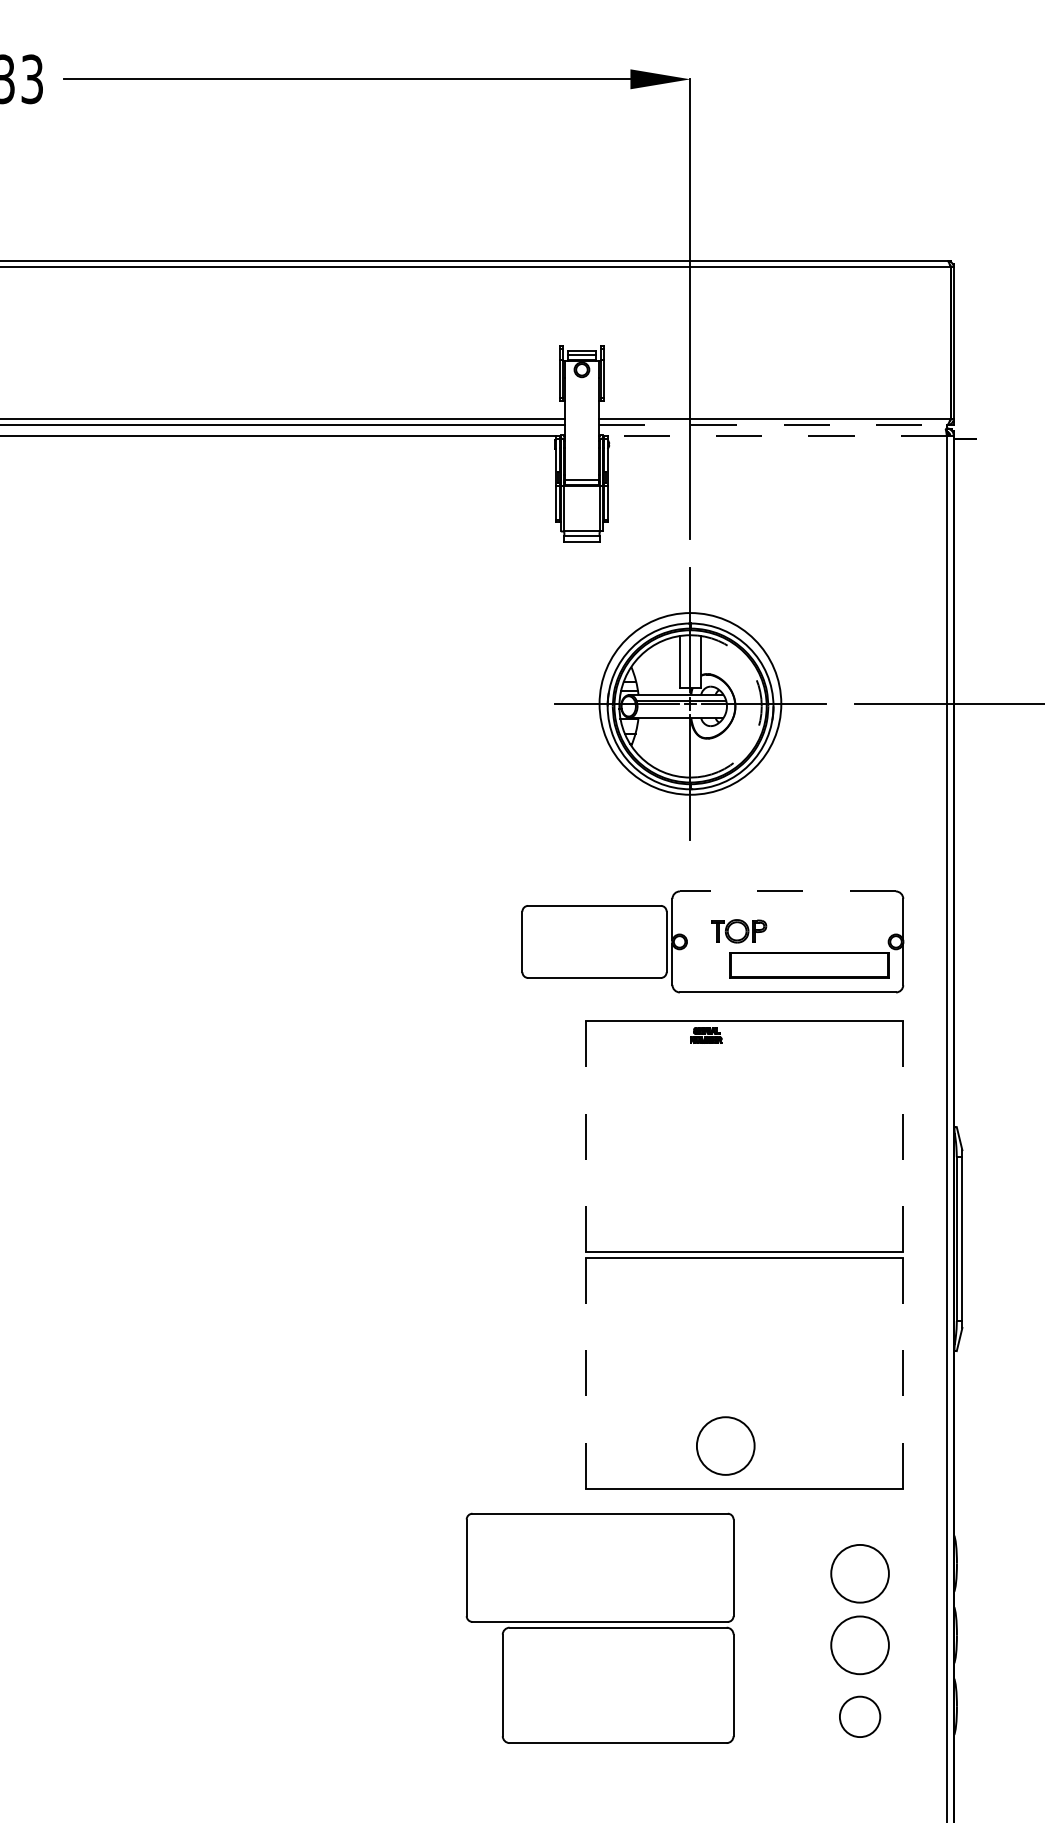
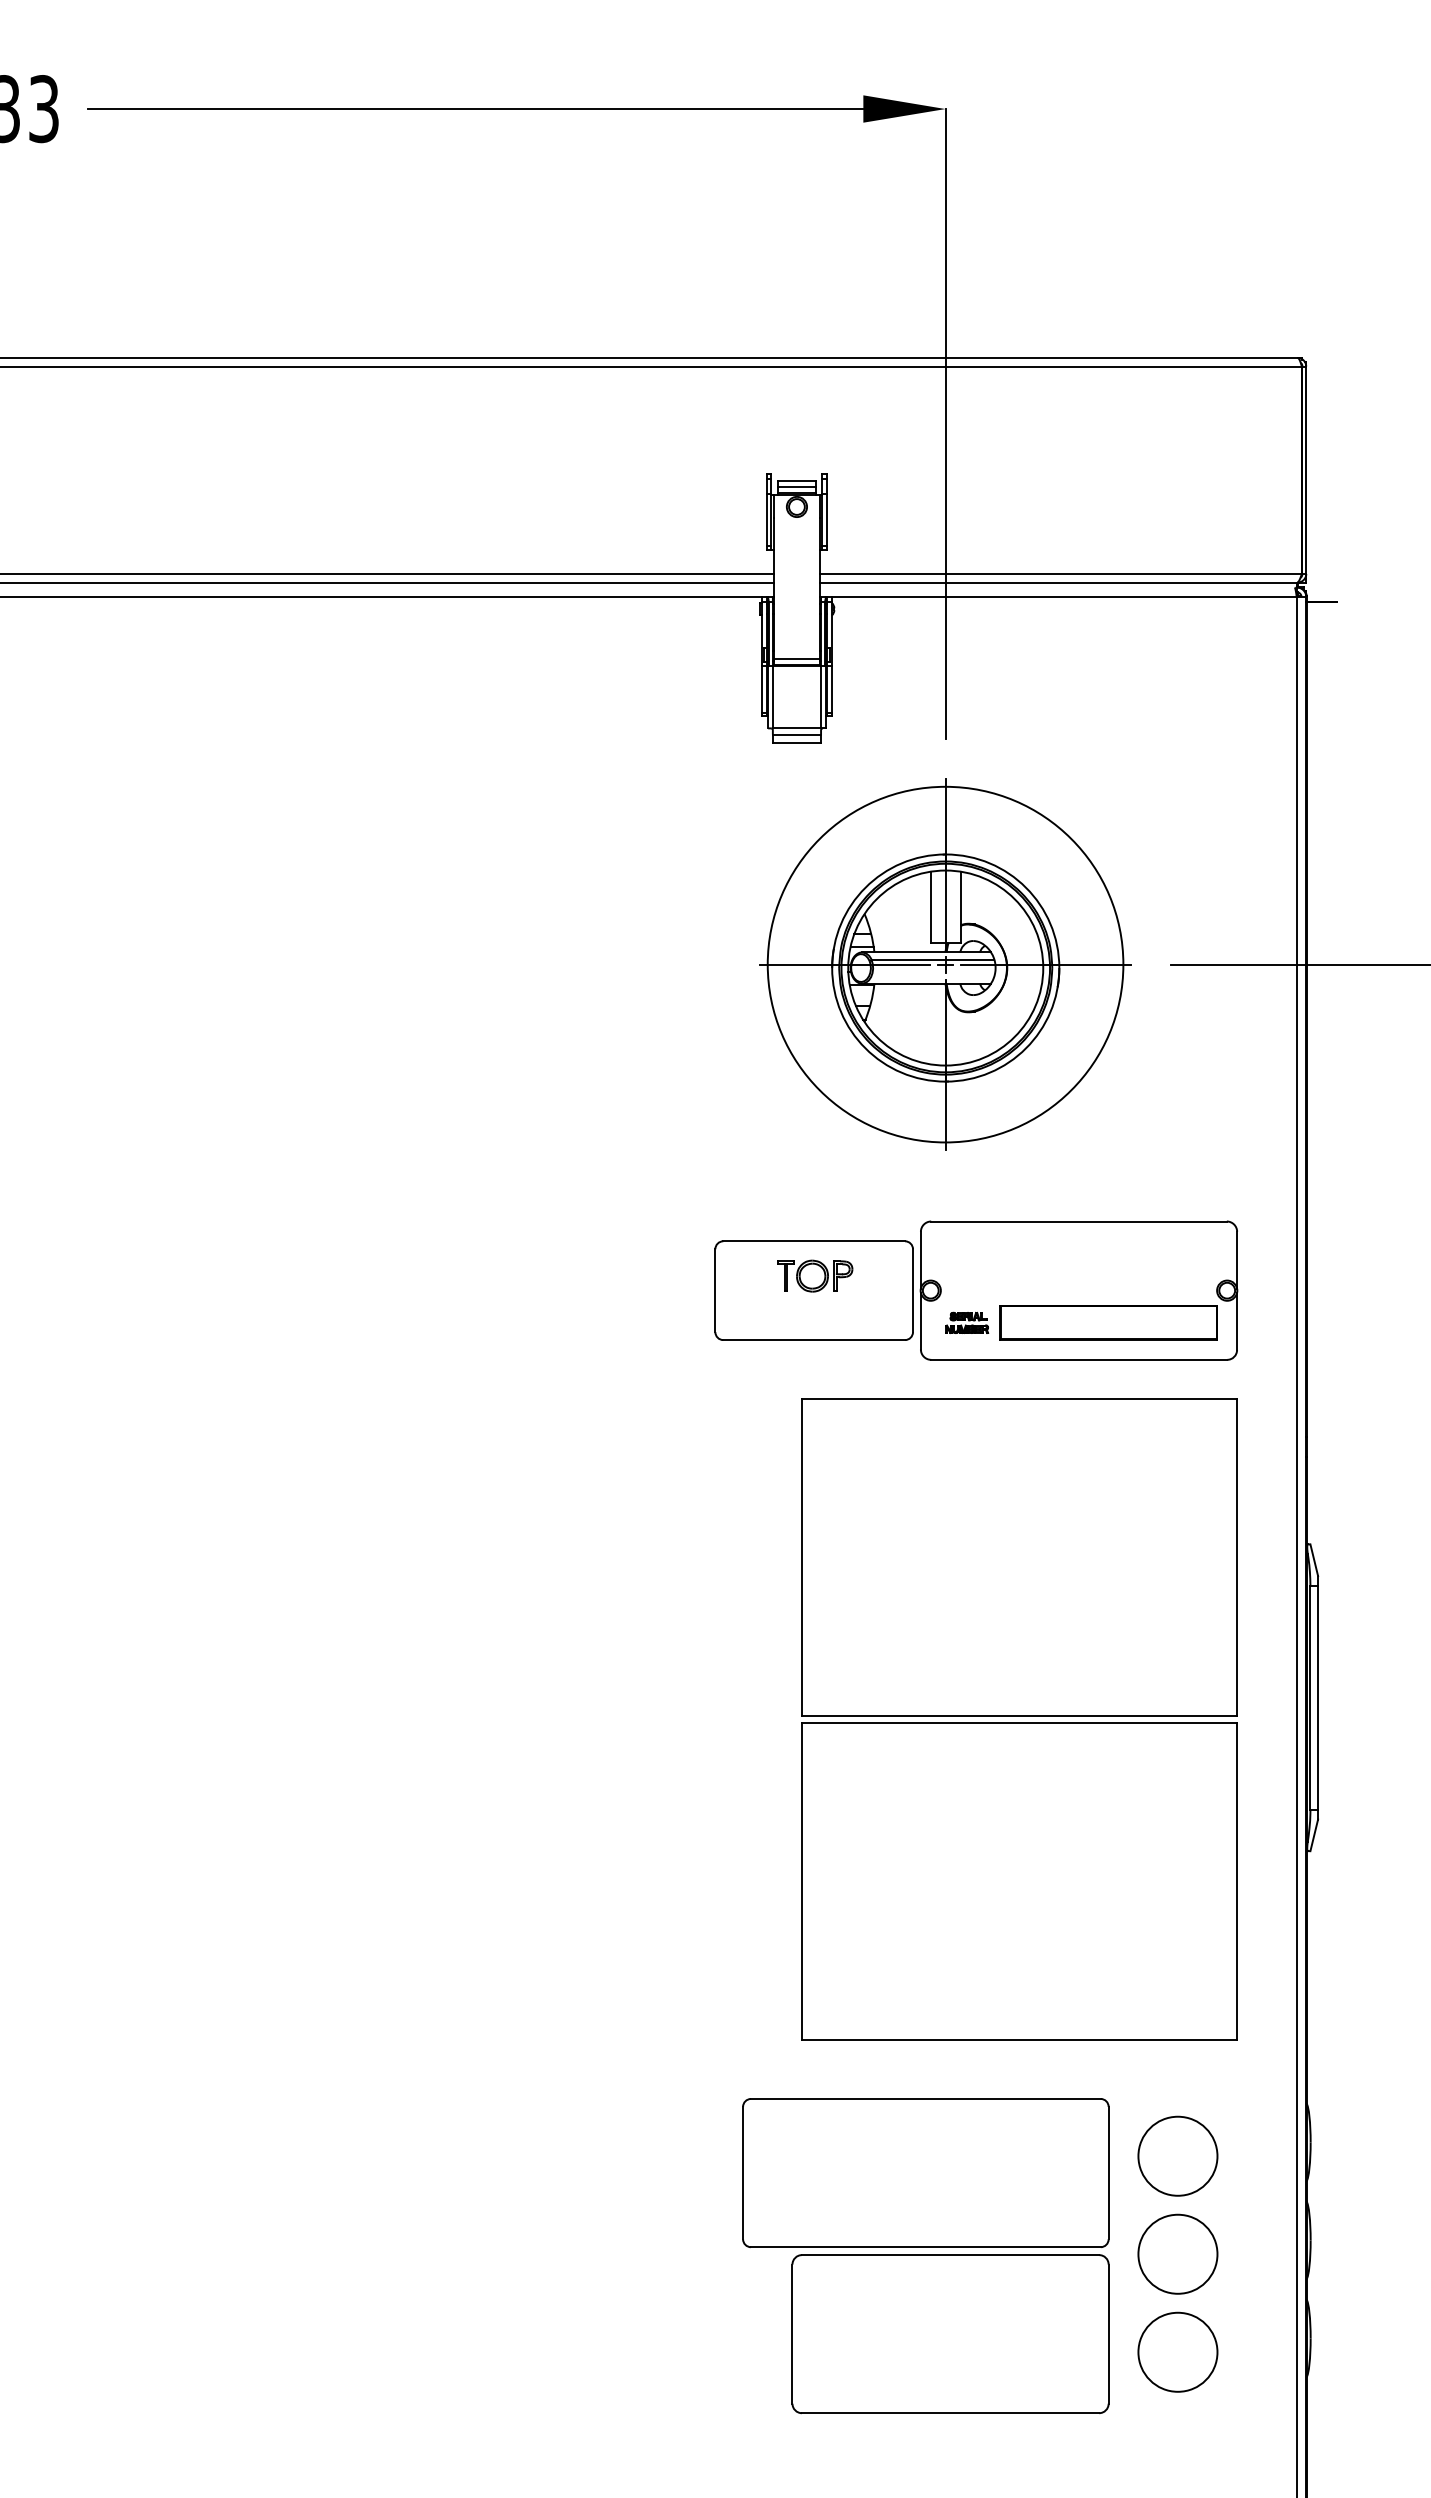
line: (772, 424) -> (1058, 582), dashed -> solid
line: (776, 435) -> (1063, 596), dashed -> solid
circle: (690, 703) -> (945, 964), size x1.43
arc: (761, 706) -> (1043, 968), dashed -> solid
line: (788, 891) -> (1079, 1221), dashed -> solid
part: (739, 930) -> (815, 1275), moved
part: (706, 1035) -> (967, 1322), moved
line: (903, 1135) -> (1237, 1556), dashed -> solid
line: (586, 1136) -> (802, 1557), dashed -> solid
line: (586, 1373) -> (802, 1882), dashed -> solid
line: (903, 1373) -> (1237, 1881), dashed -> solid
circle: (725, 1445) -> (993, 1980), removed
part: (599, 1628) -> (925, 2256), moved
circle: (859, 1716) -> (1177, 2351), size x1.43

